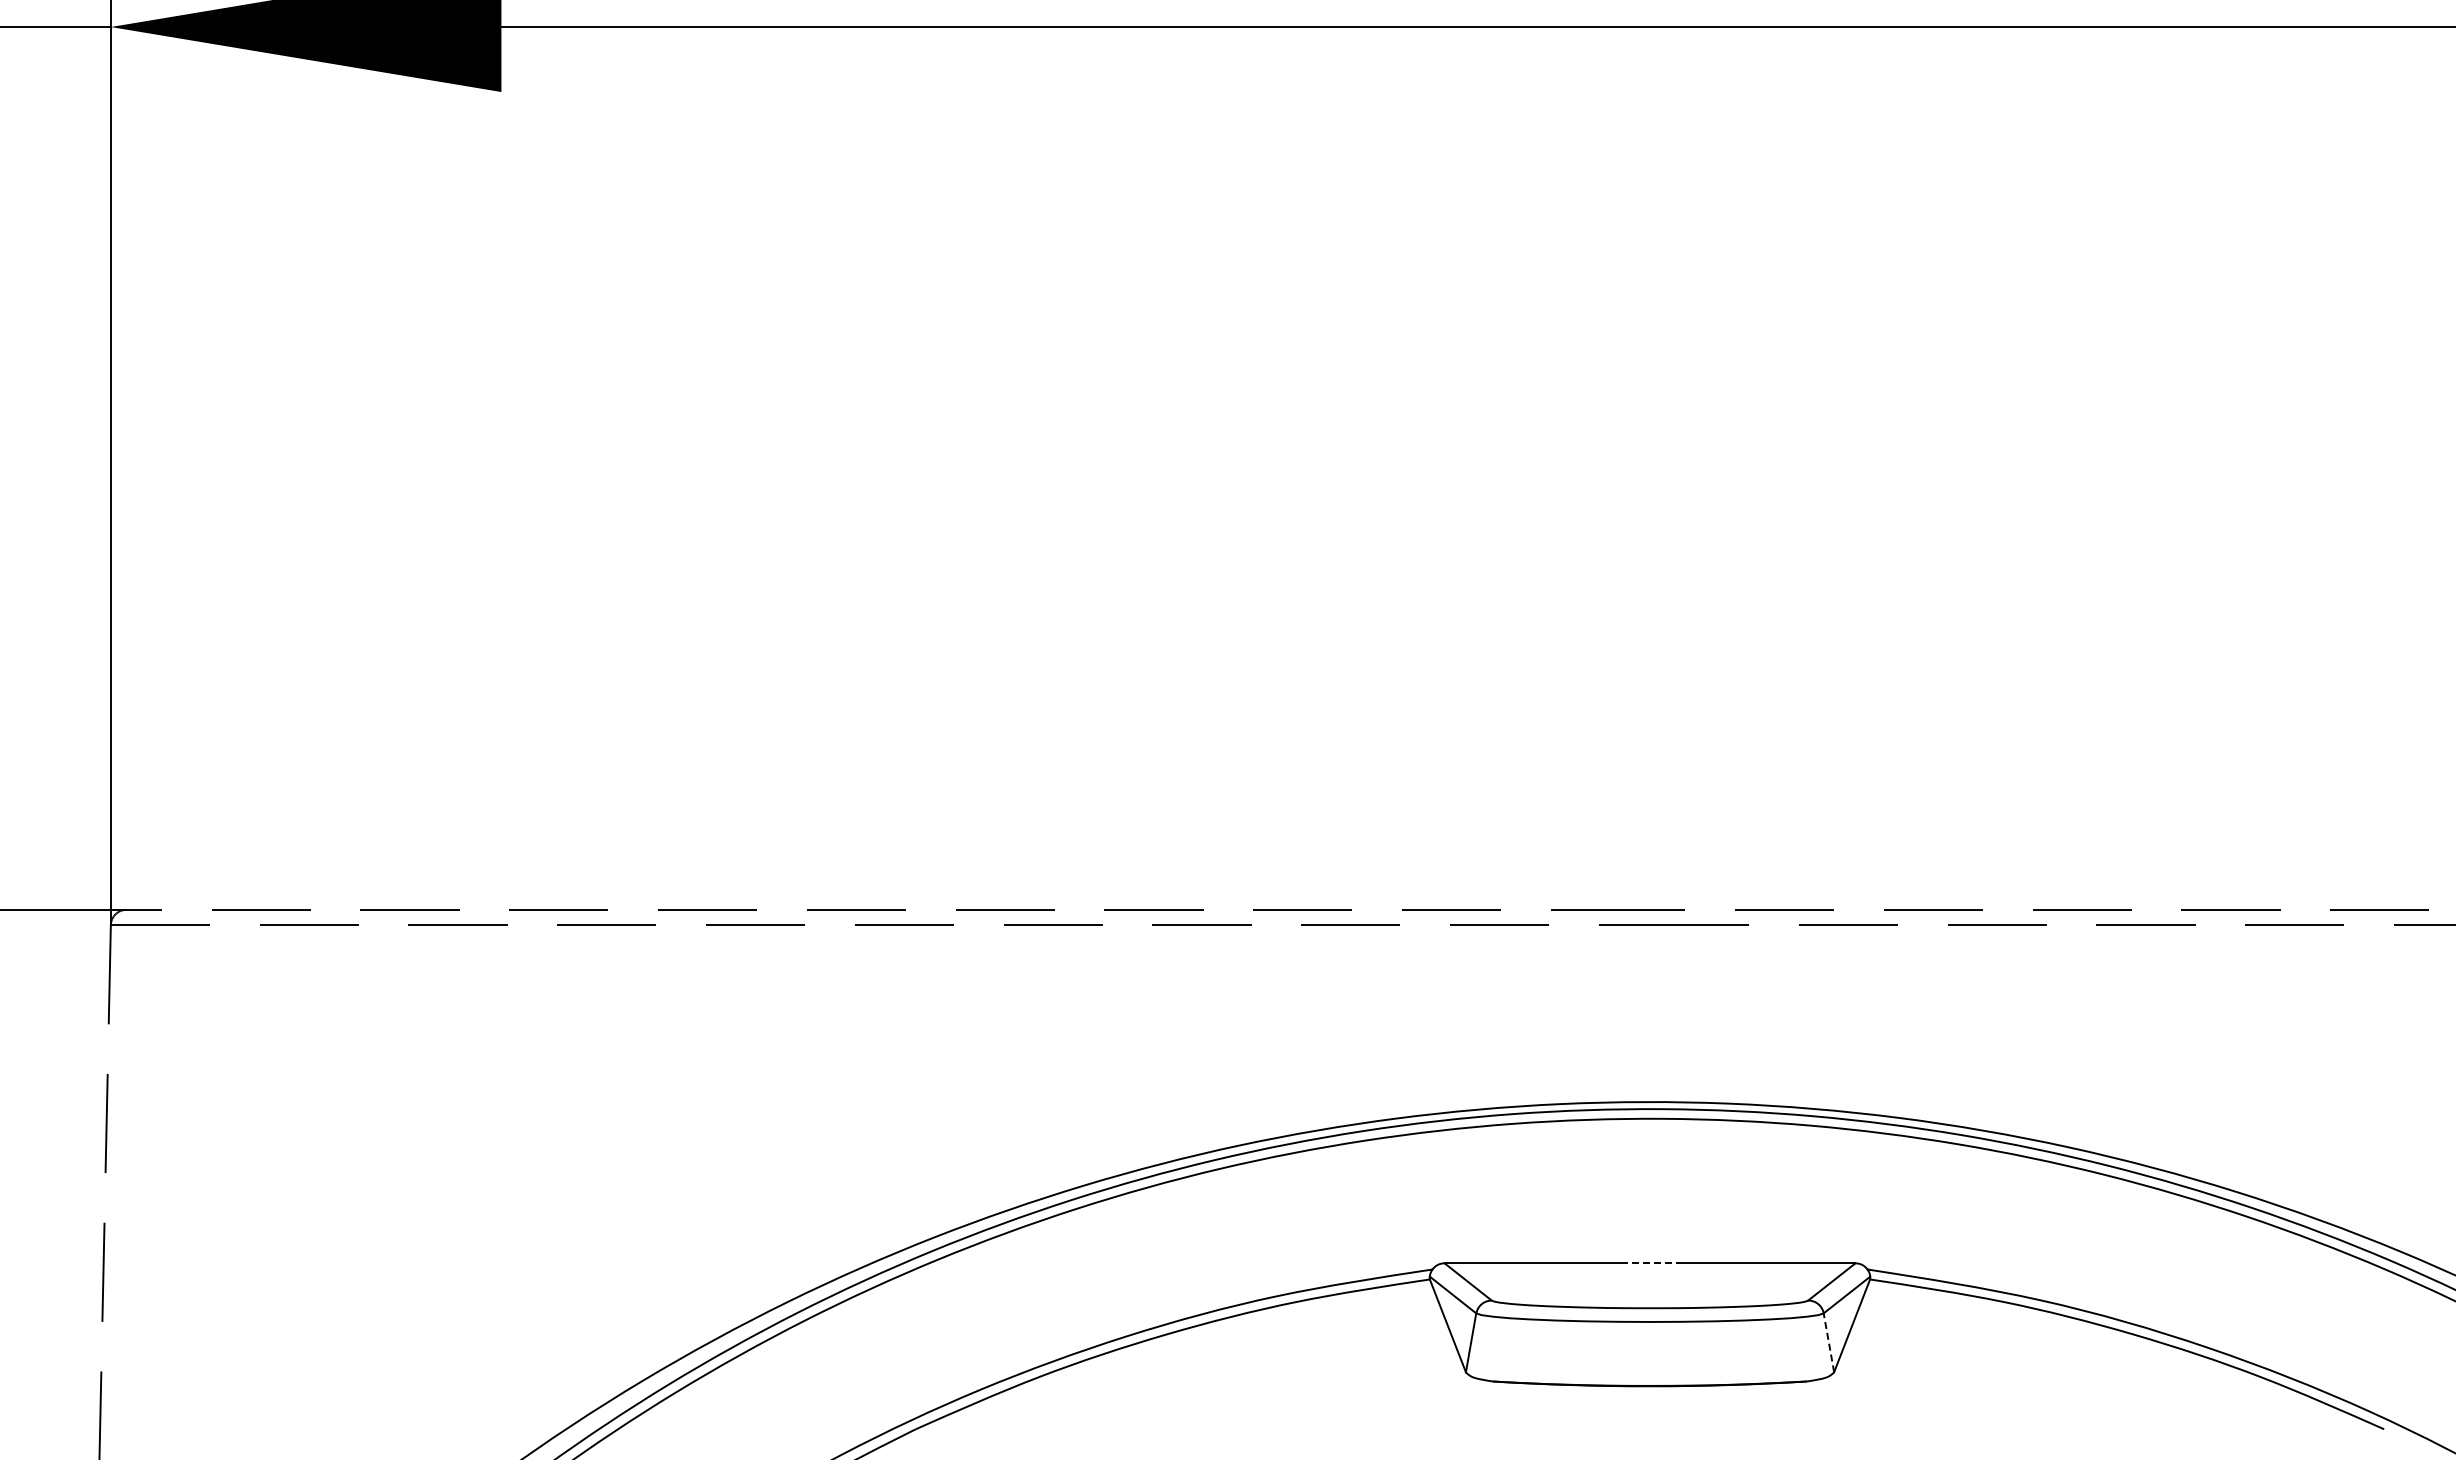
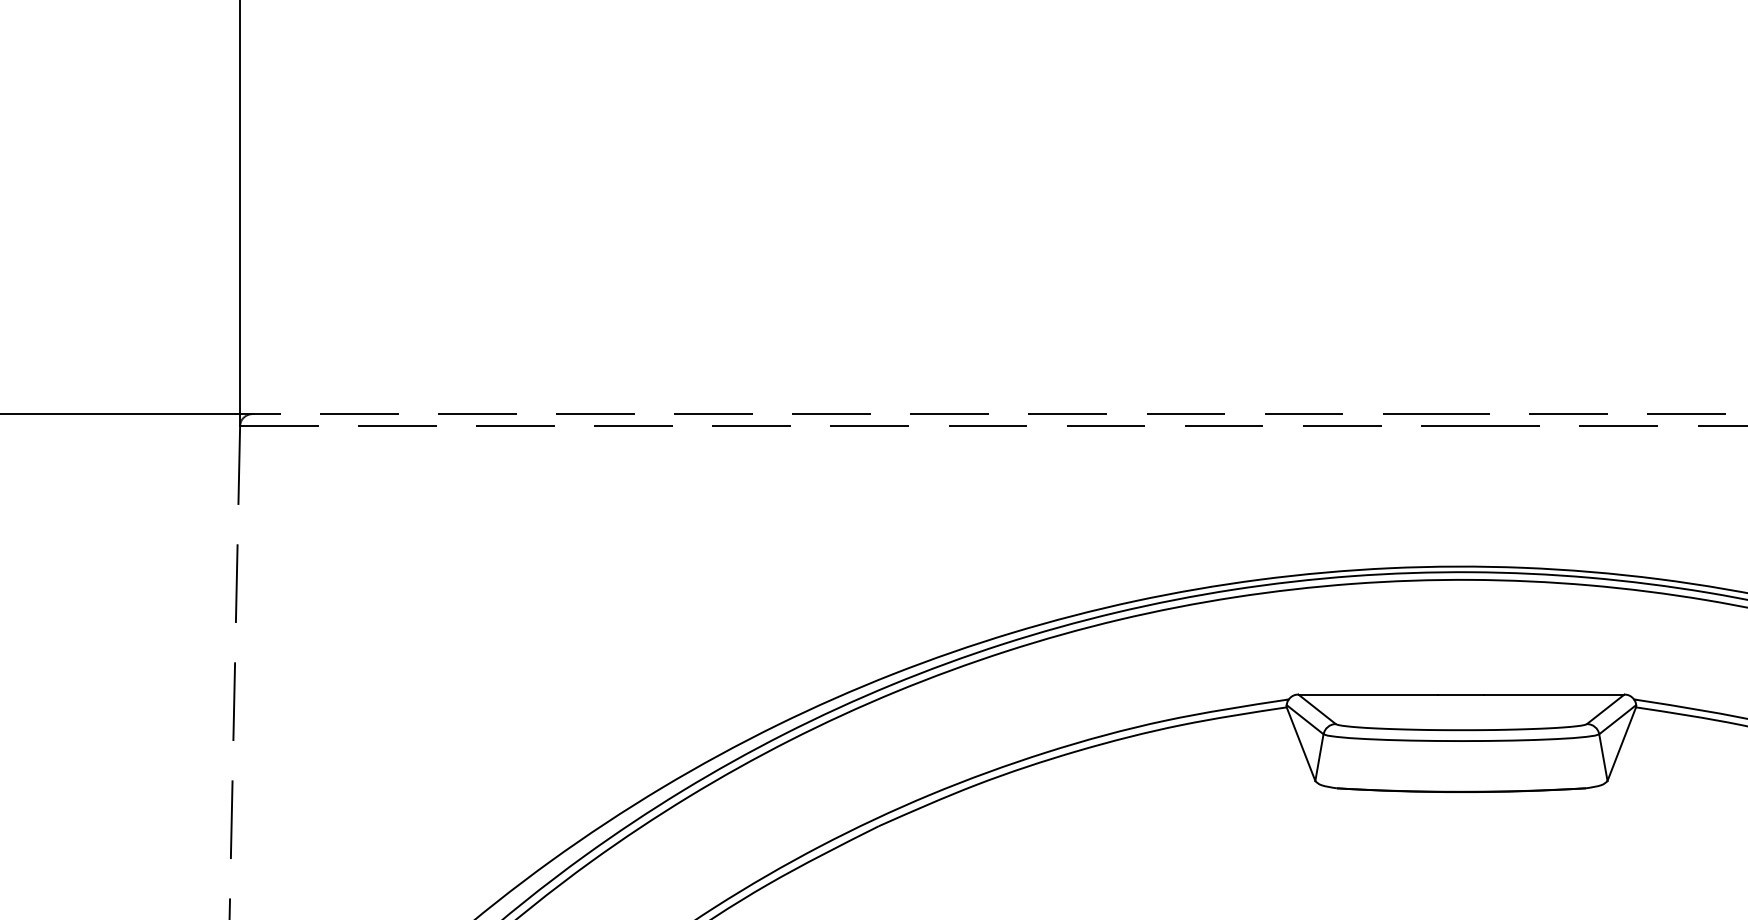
line: (1649, 1263) -> (1461, 694), dashed -> solid
line: (1828, 1342) -> (1603, 757), dashed -> solid

